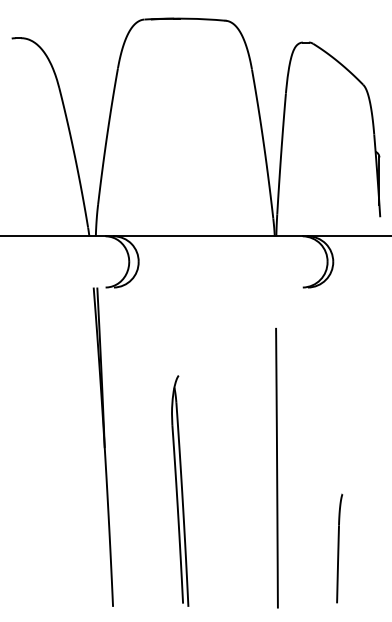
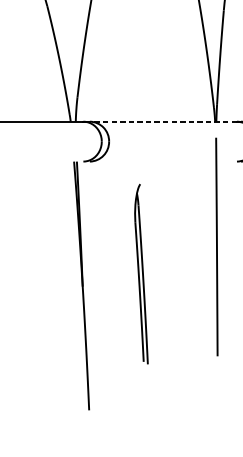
line: (207, 236) -> (162, 121), solid -> dashed
line: (276, 468) -> (216, 247), moved
part: (180, 490) -> (141, 273), moved

